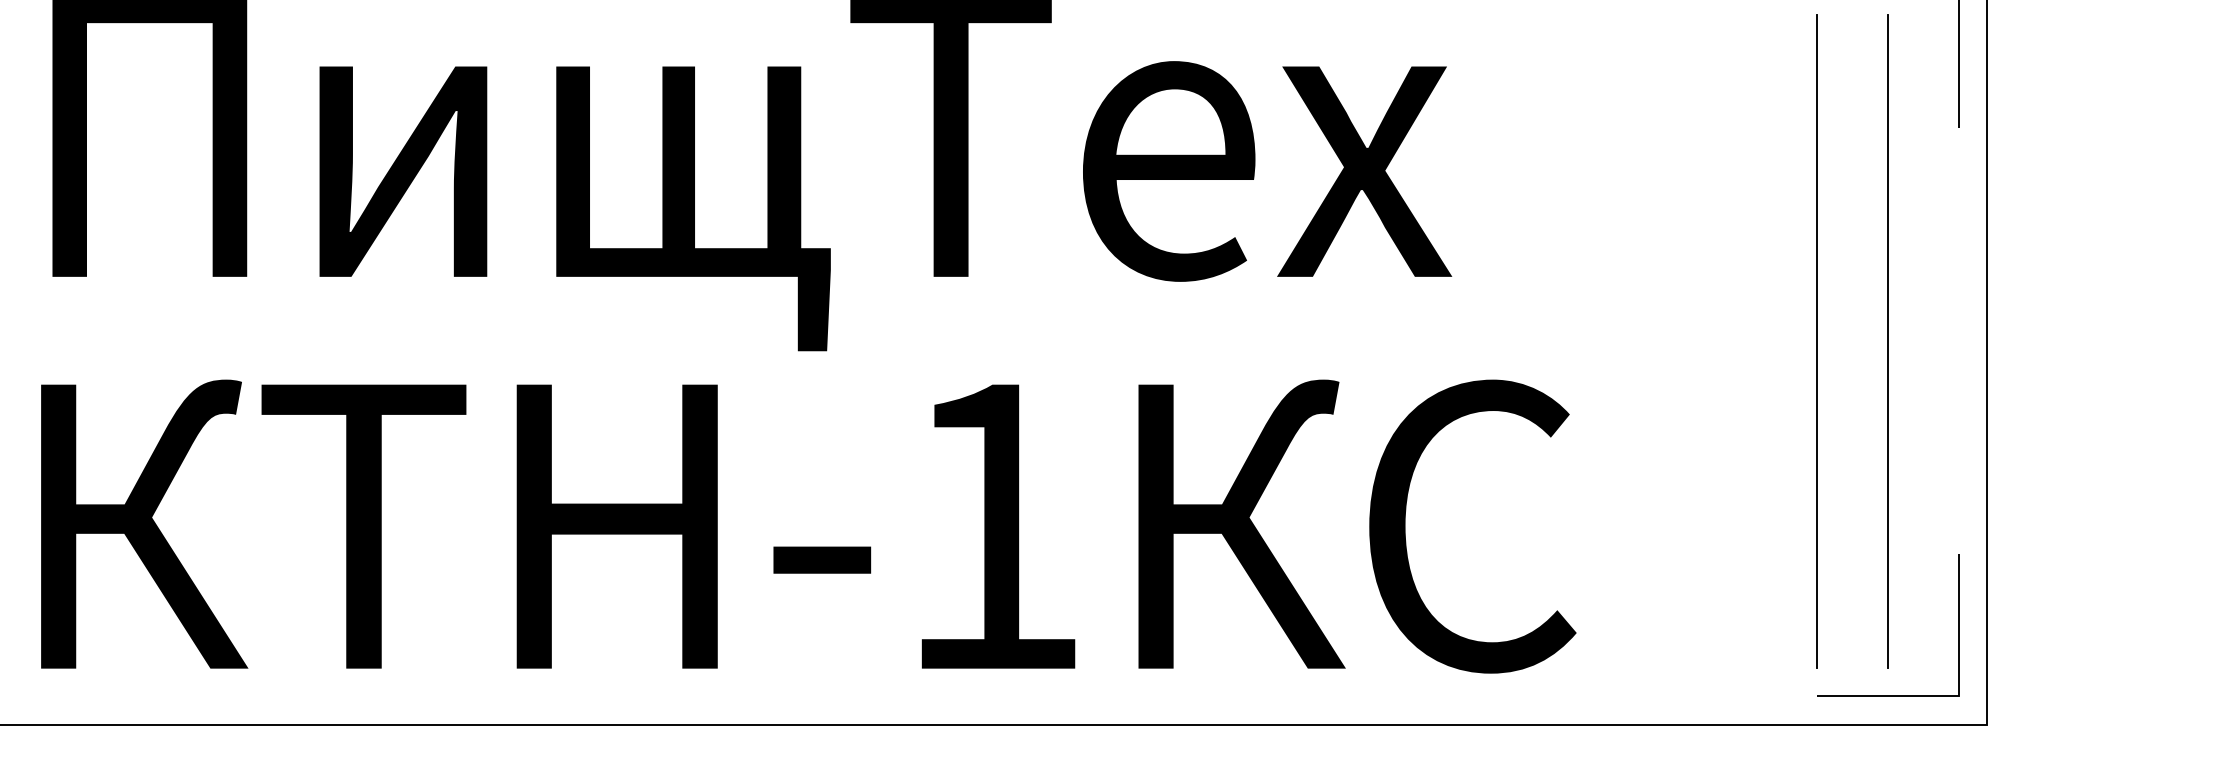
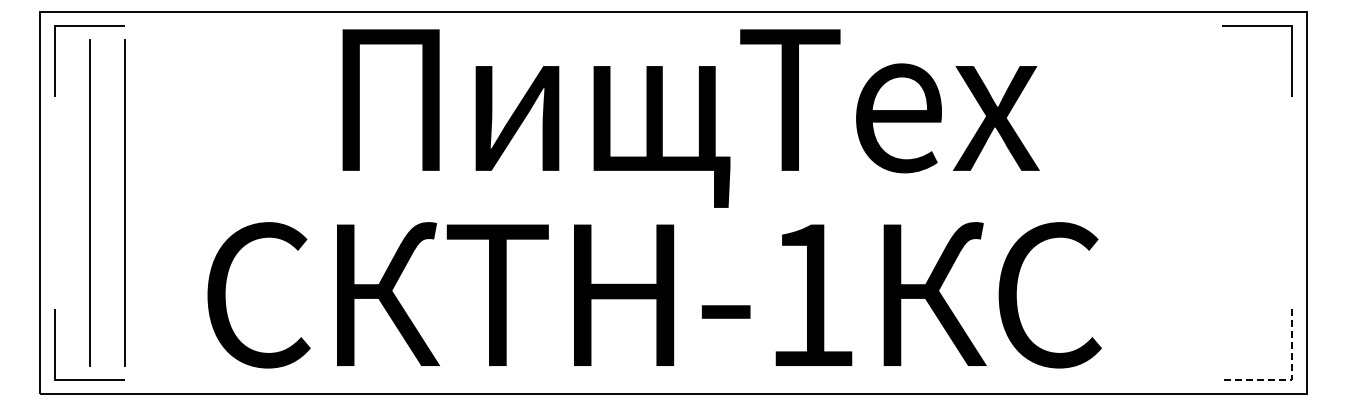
line: (1816, 340) -> (1221, 202), removed
line: (1888, 340) -> (1257, 202), removed
line: (1958, 695) -> (1292, 379), solid -> dashed

